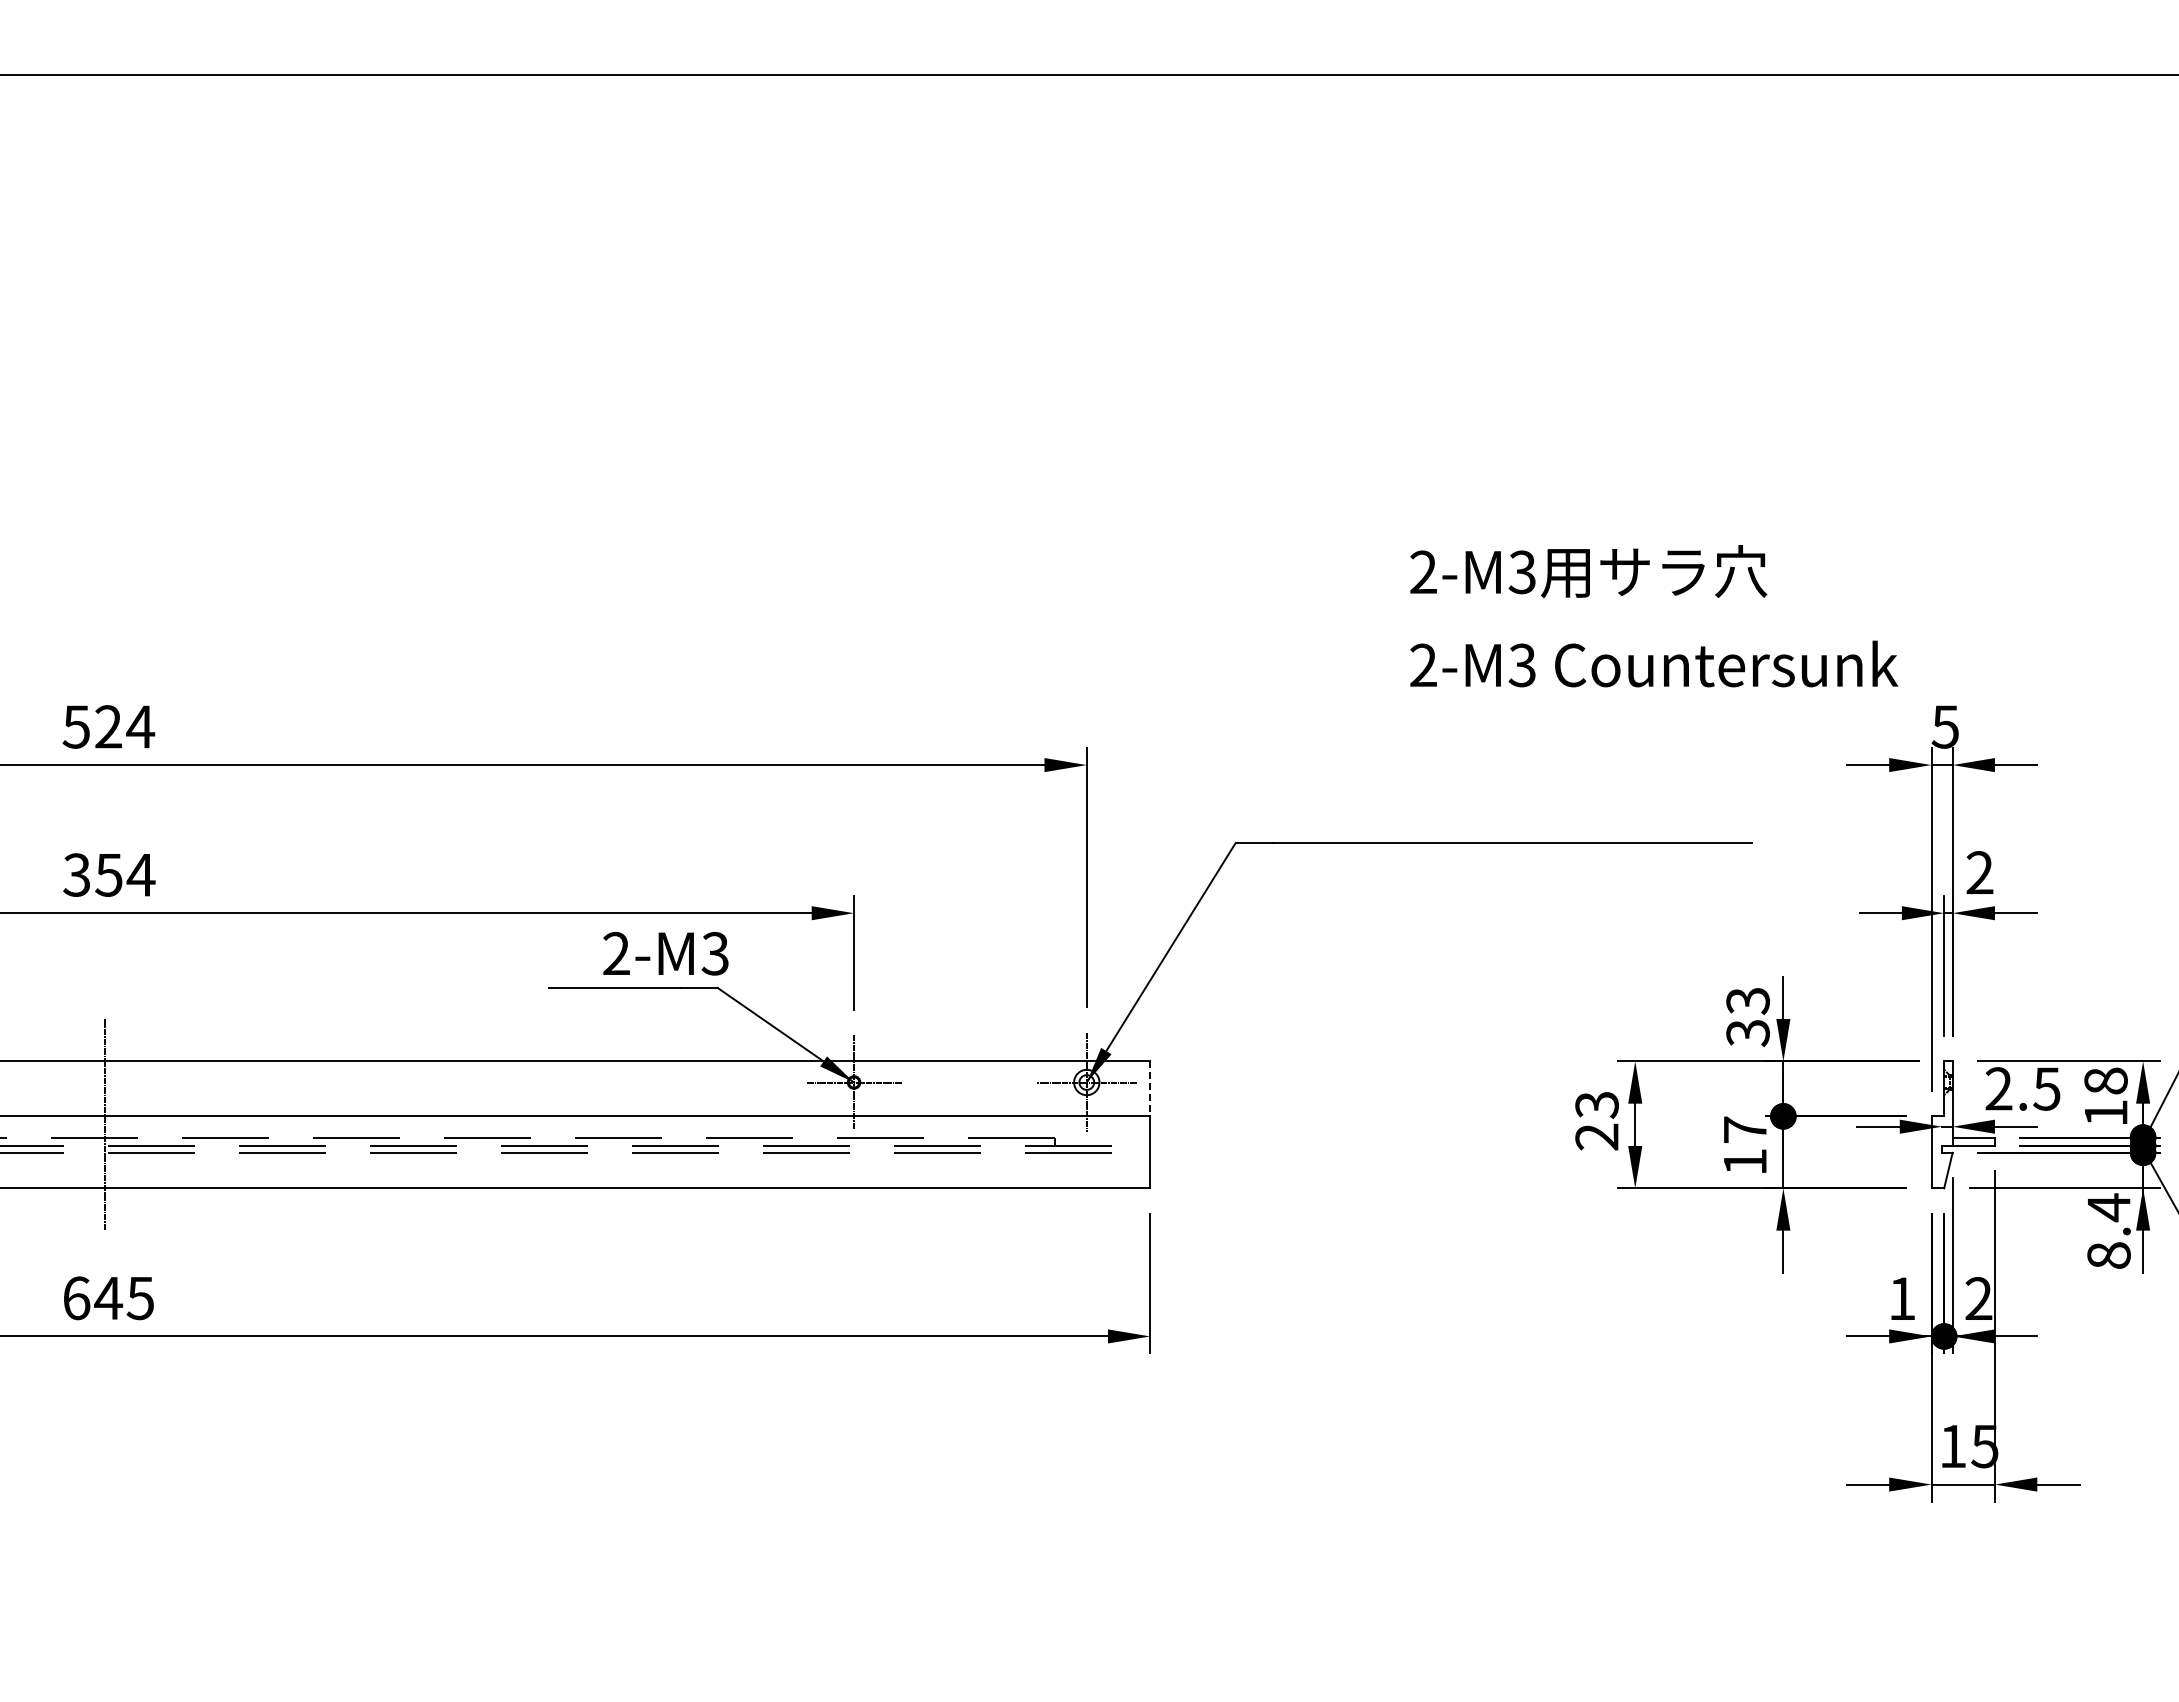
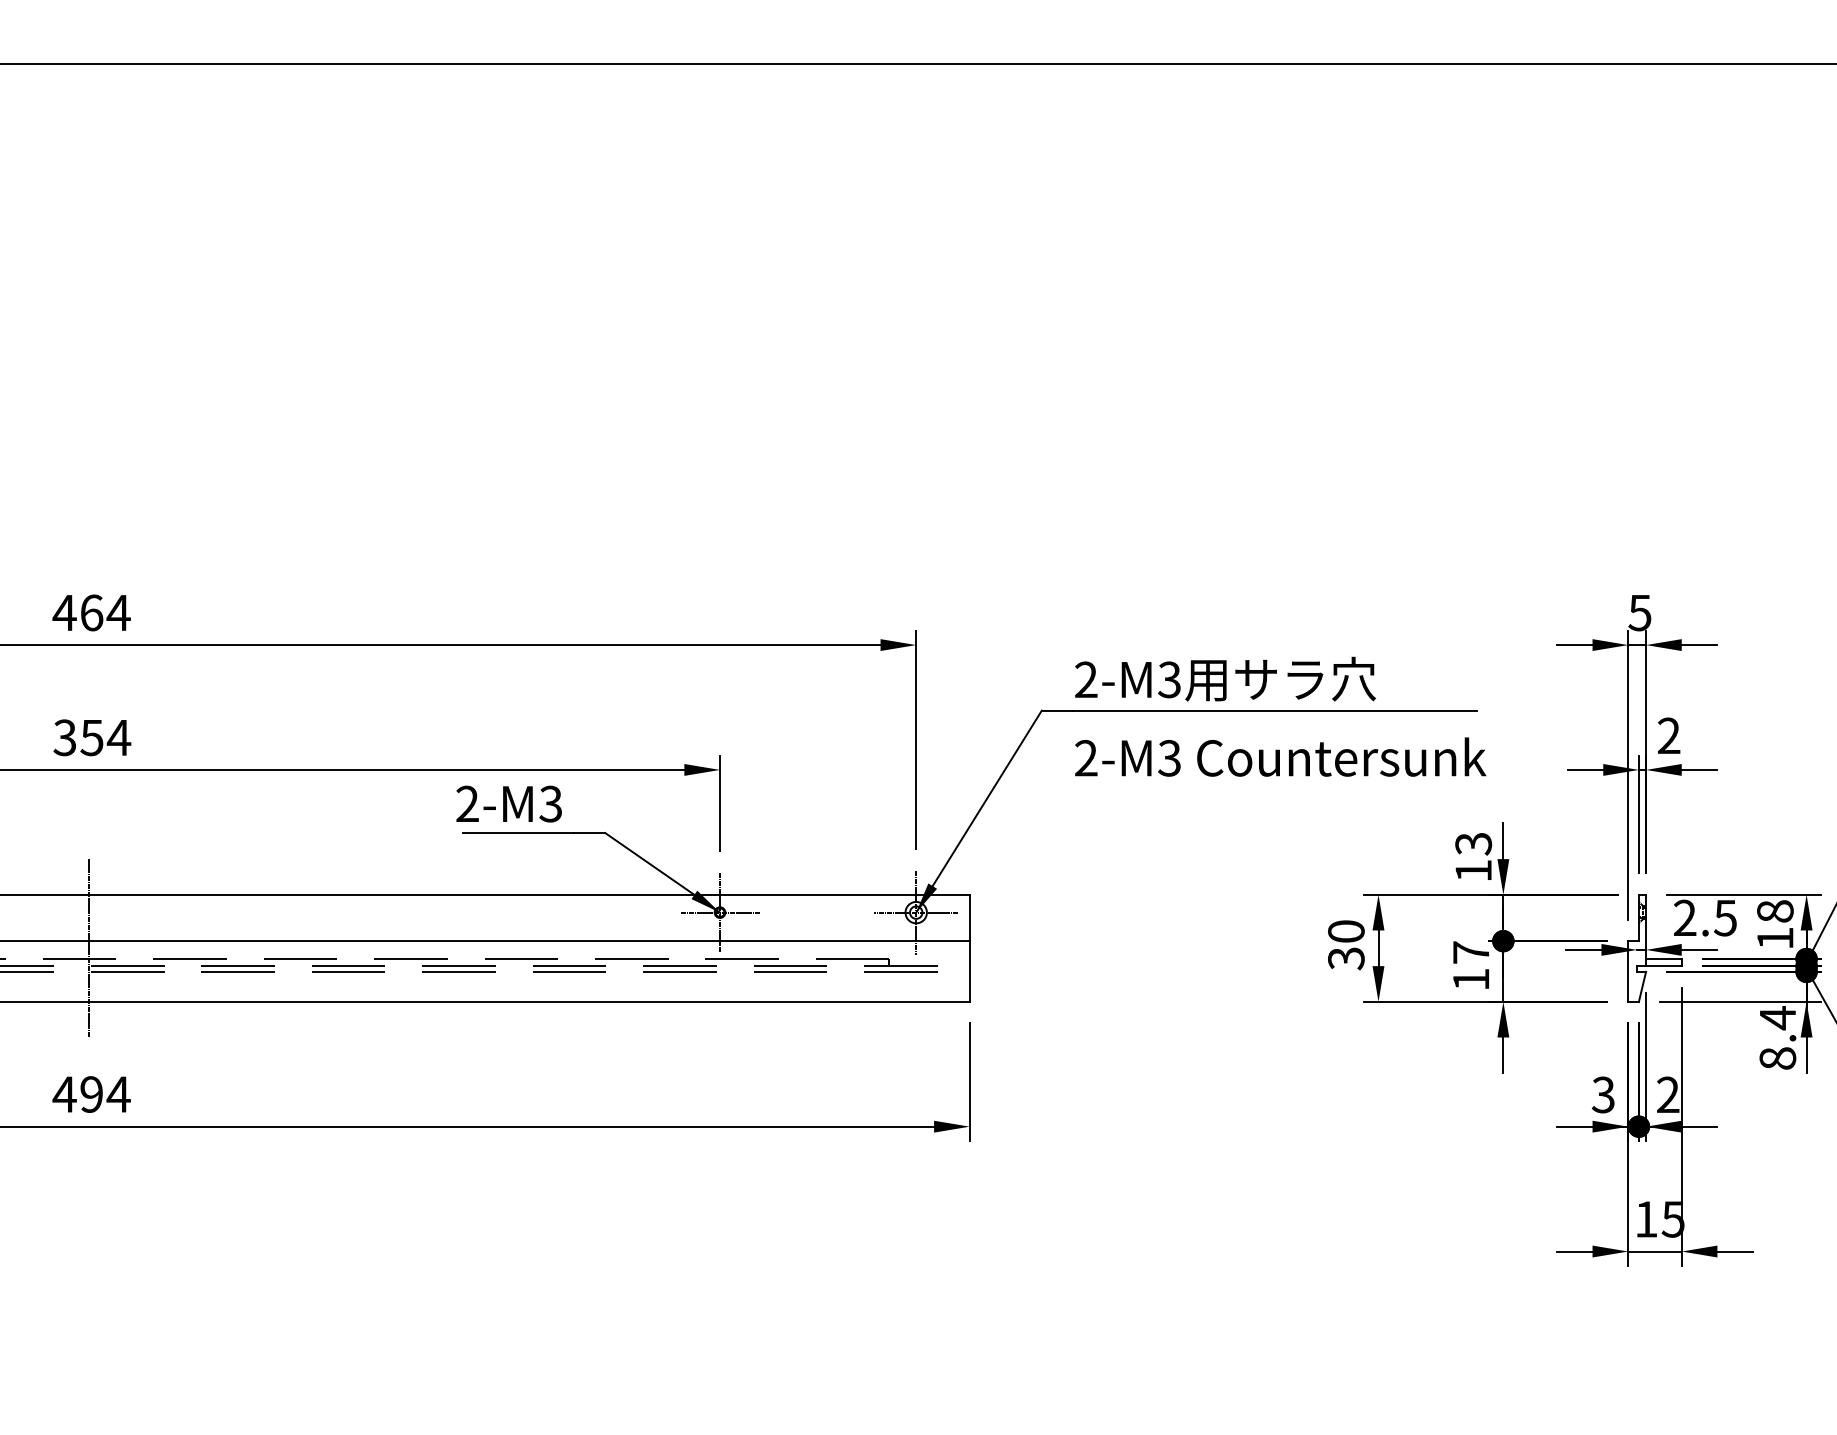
text: (1654, 616) -> (1280, 717), moved
text: (92, 726) -> (78, 612), 524 -> 464
text: (665, 953) -> (508, 803), moved
text: (1747, 1033) -> (1473, 871), 33 -> 13
line: (1150, 1088) -> (969, 917), dashed -> solid
text: (1596, 1120) -> (1345, 944), 23 -> 30
text: (108, 1298) -> (91, 1094), 645 -> 494
text: (1901, 1298) -> (1602, 1094), 1 -> 3

